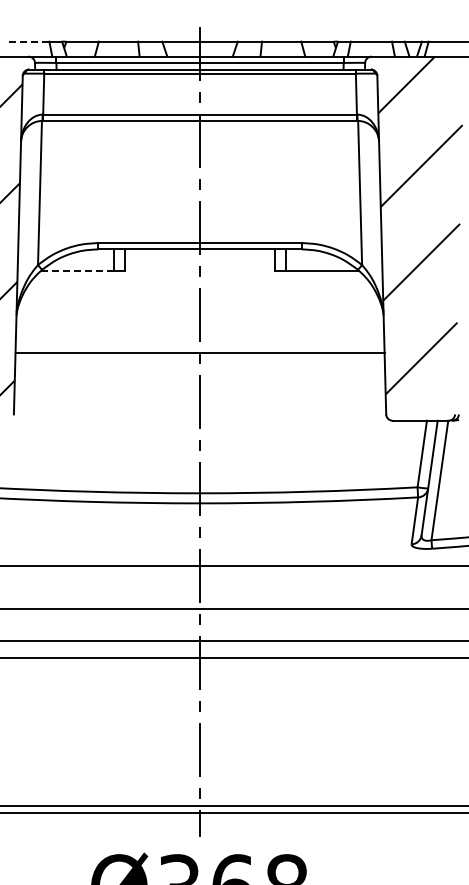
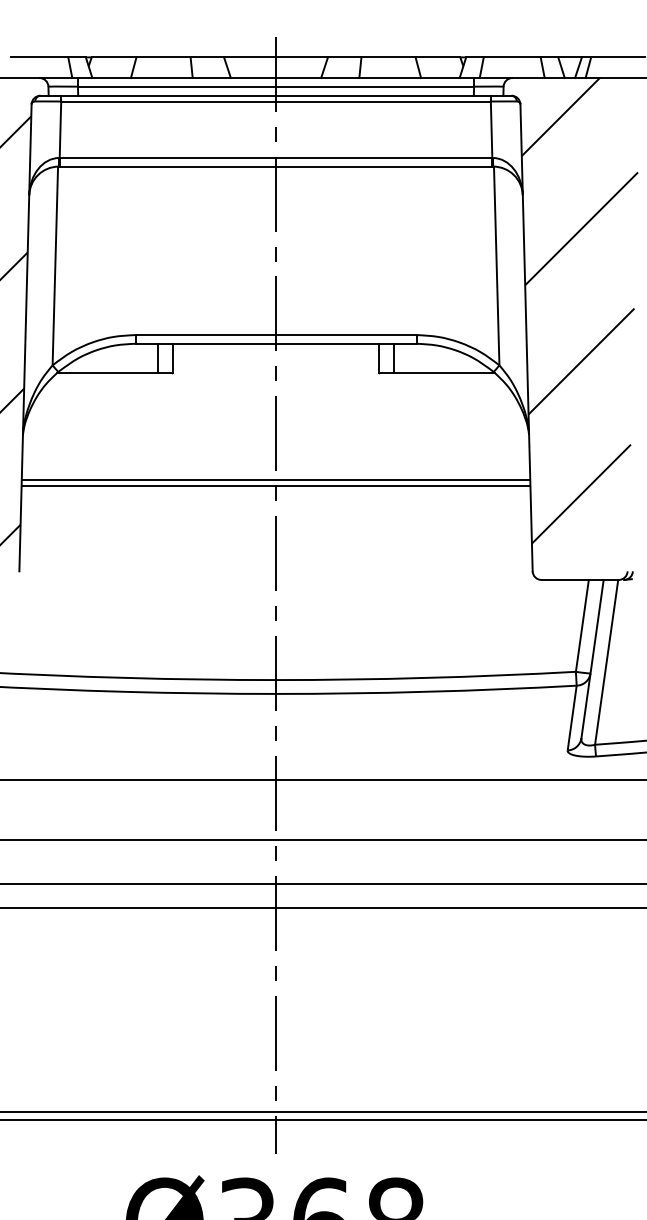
line: (28, 41) -> (39, 57), dashed -> solid
line: (77, 270) -> (107, 372), dashed -> solid
line: (199, 347) -> (275, 479), added

